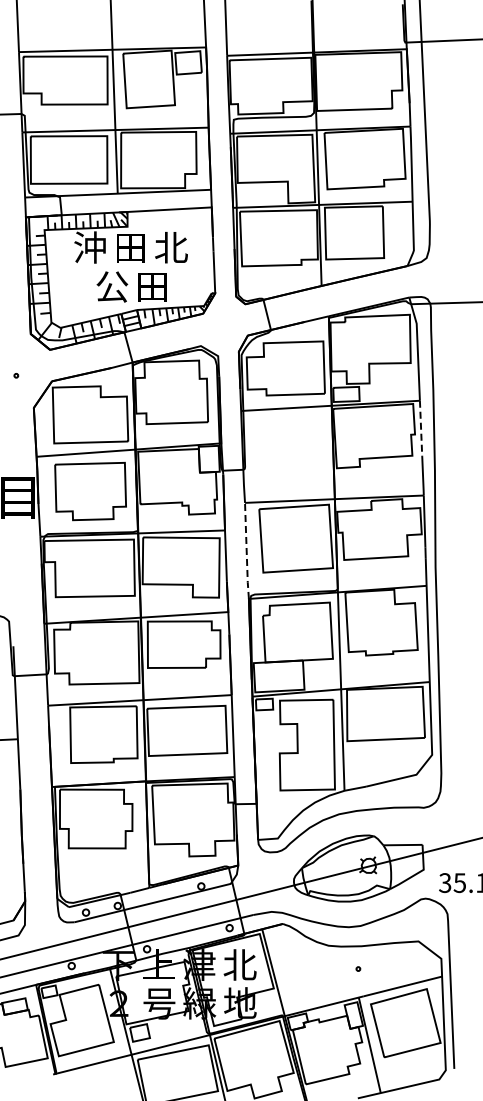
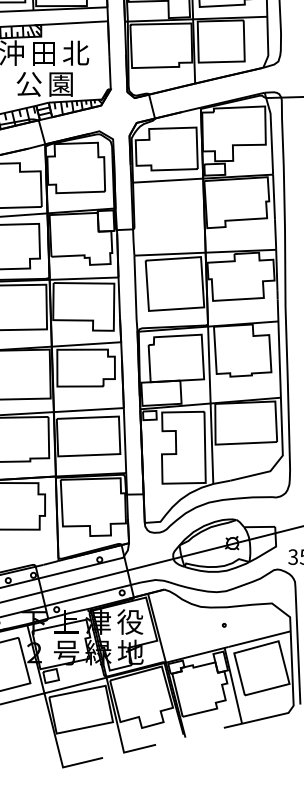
text: (152, 286) -> (61, 84), 田 -> 園
line: (421, 429) -> (274, 197), dashed -> solid
line: (246, 551) -> (135, 294), dashed -> solid
text: (239, 964) -> (130, 621), 北 -> 役

